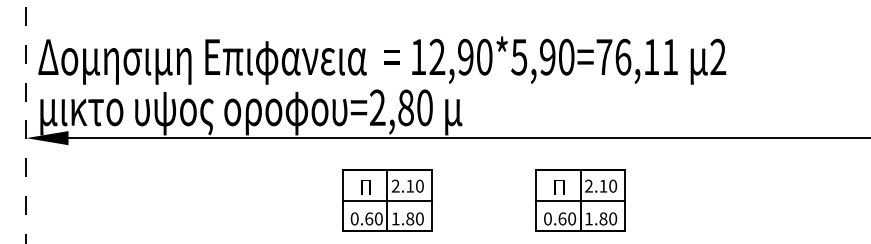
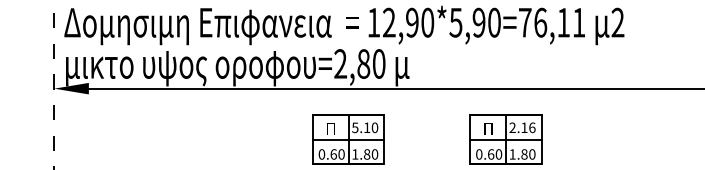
text: (395, 185) -> (355, 127), 2.10 -> 5.10
text: (613, 185) -> (532, 127), 2.10 -> 2.16

